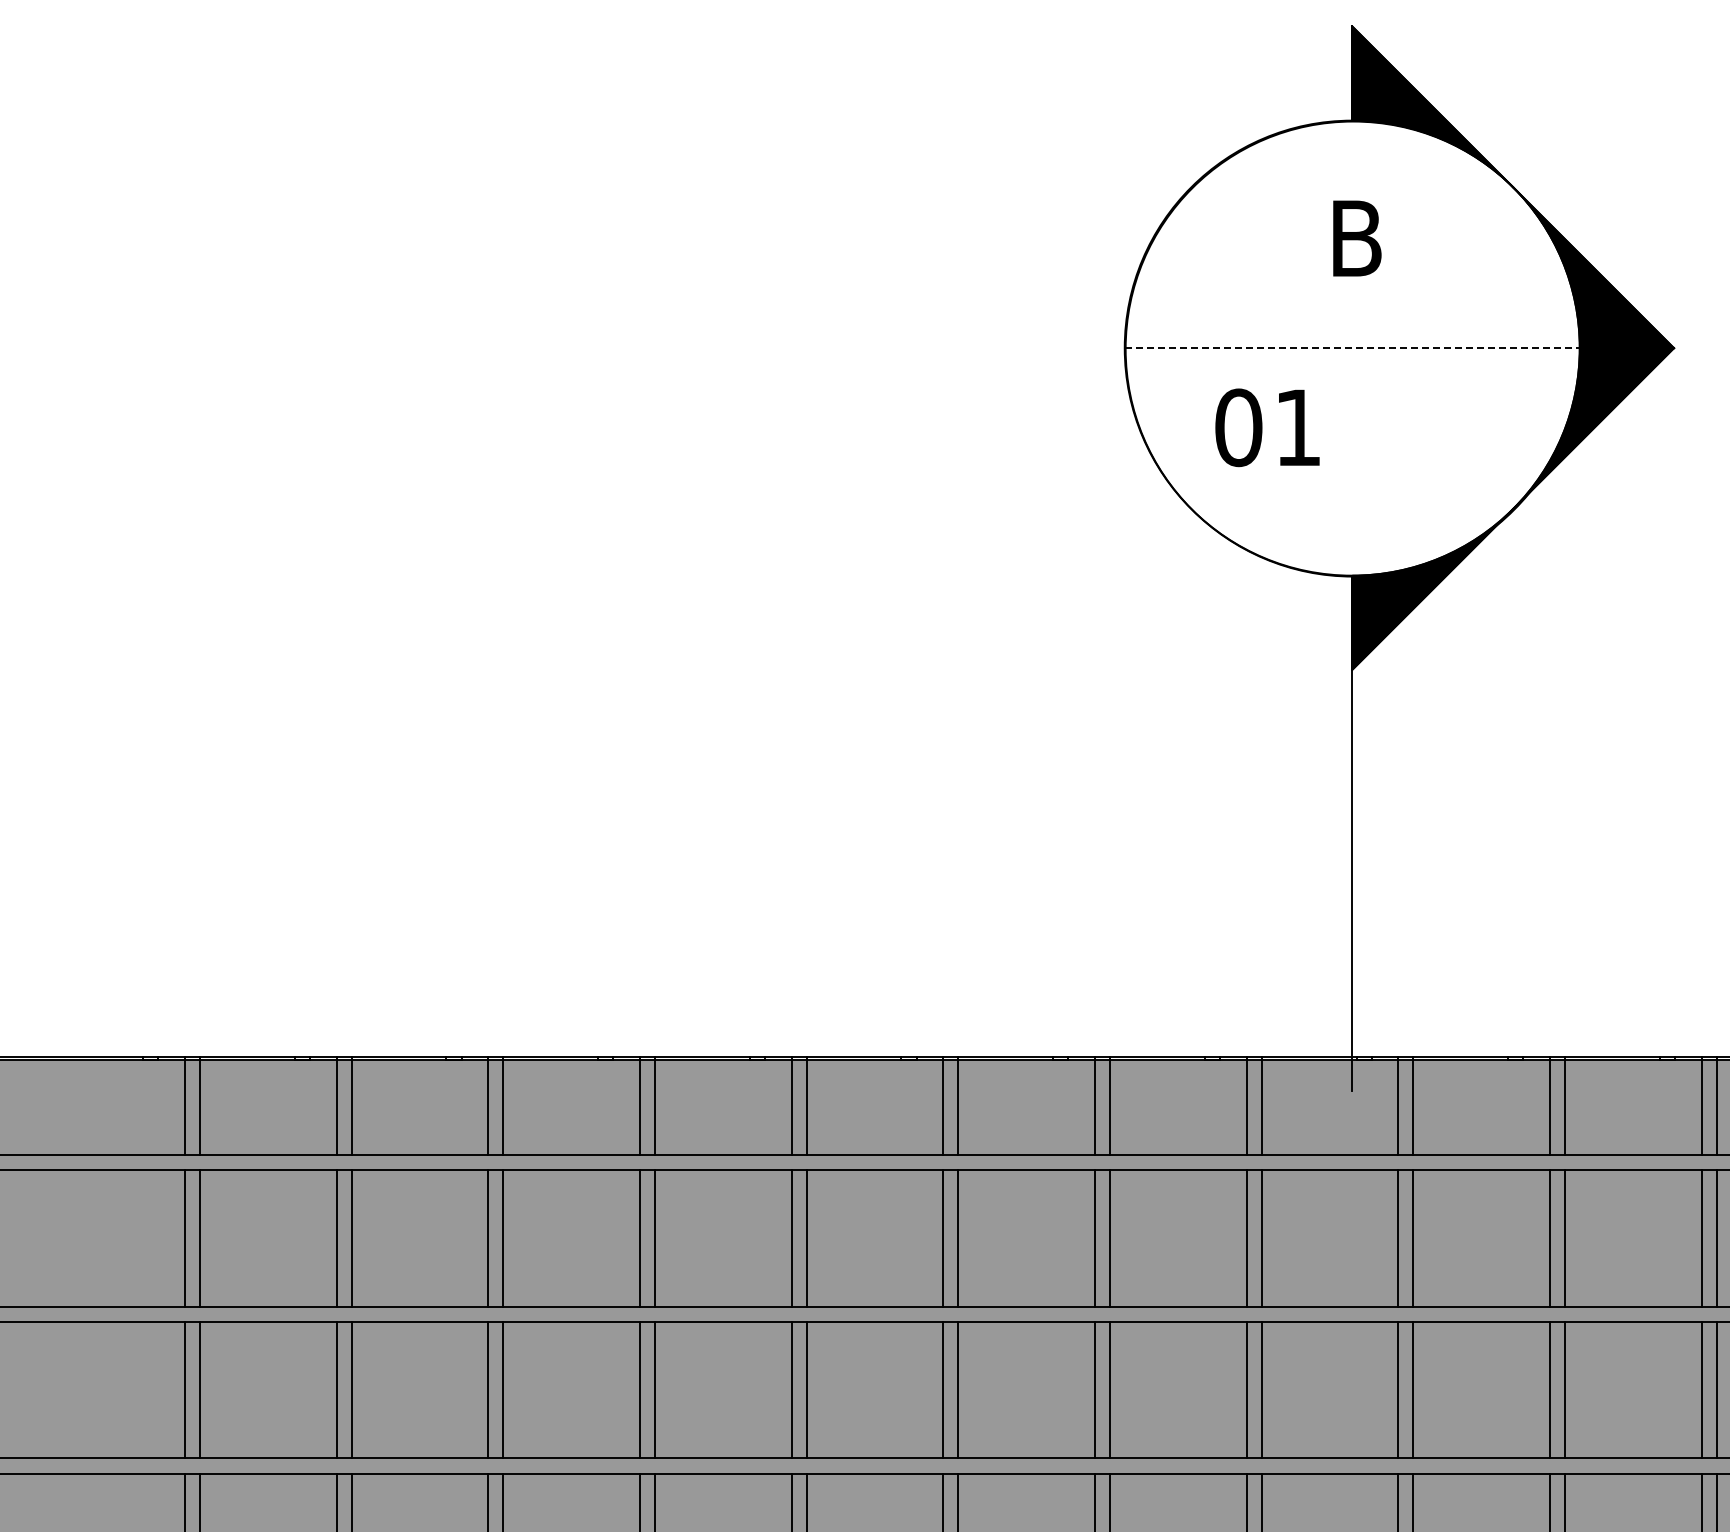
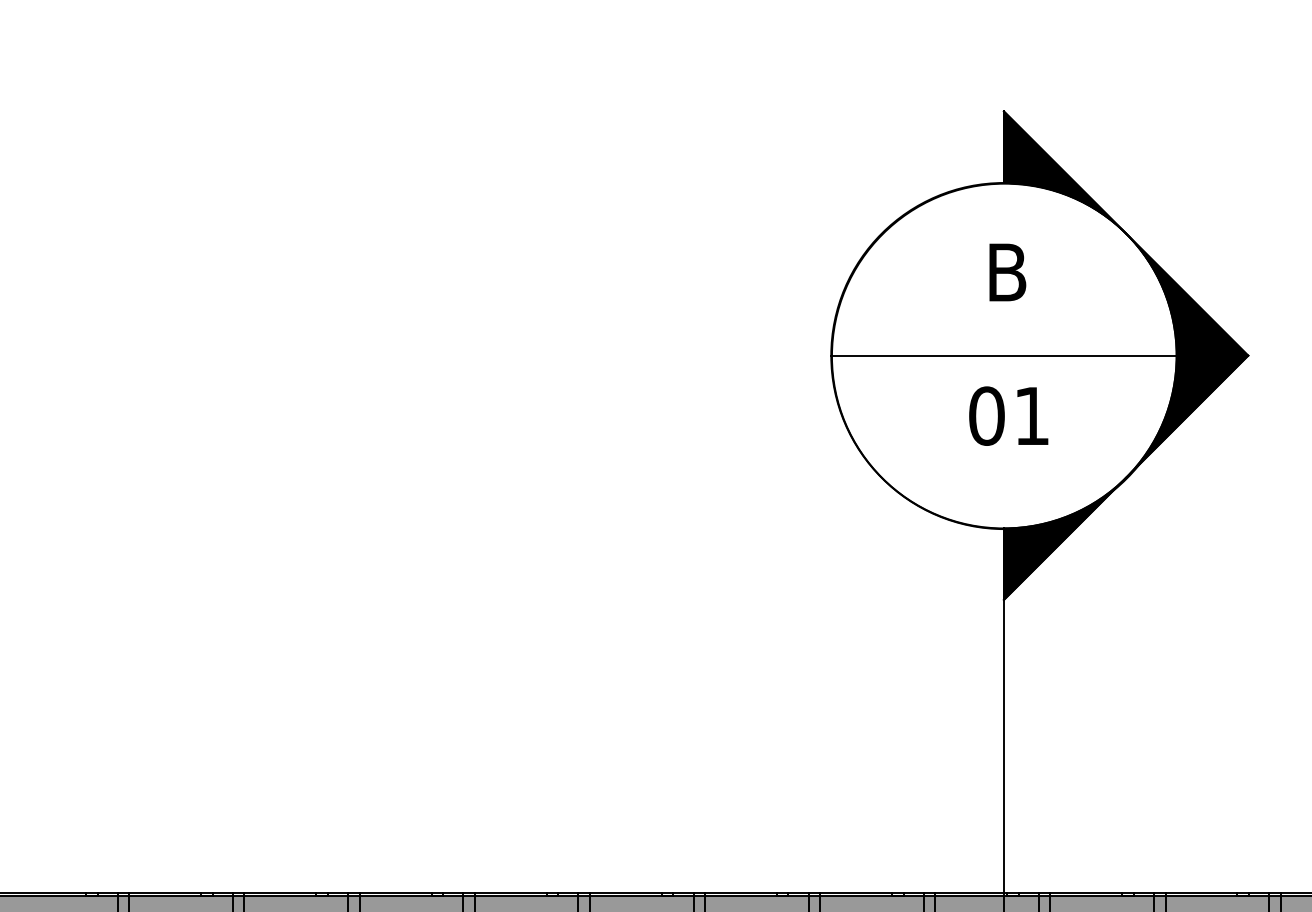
line: (1352, 348) -> (1004, 355), dashed -> solid
text: (1267, 427) -> (1008, 415), moved

